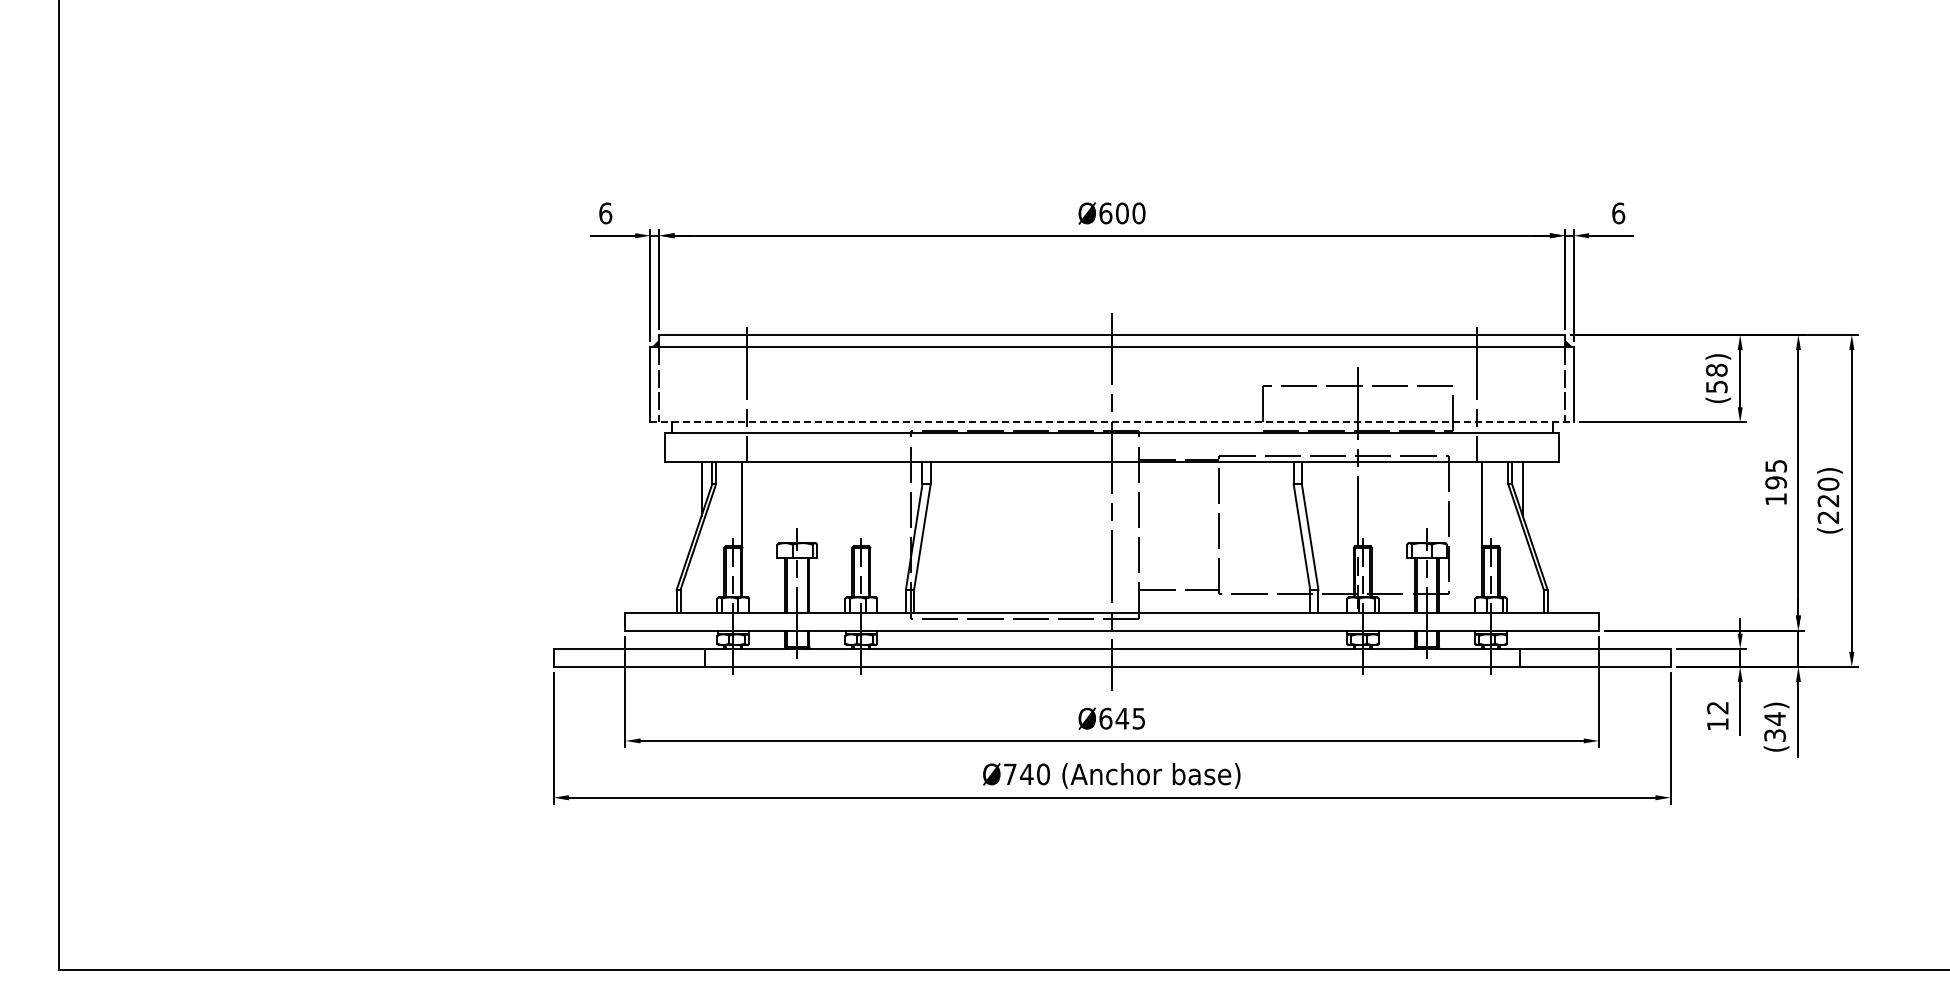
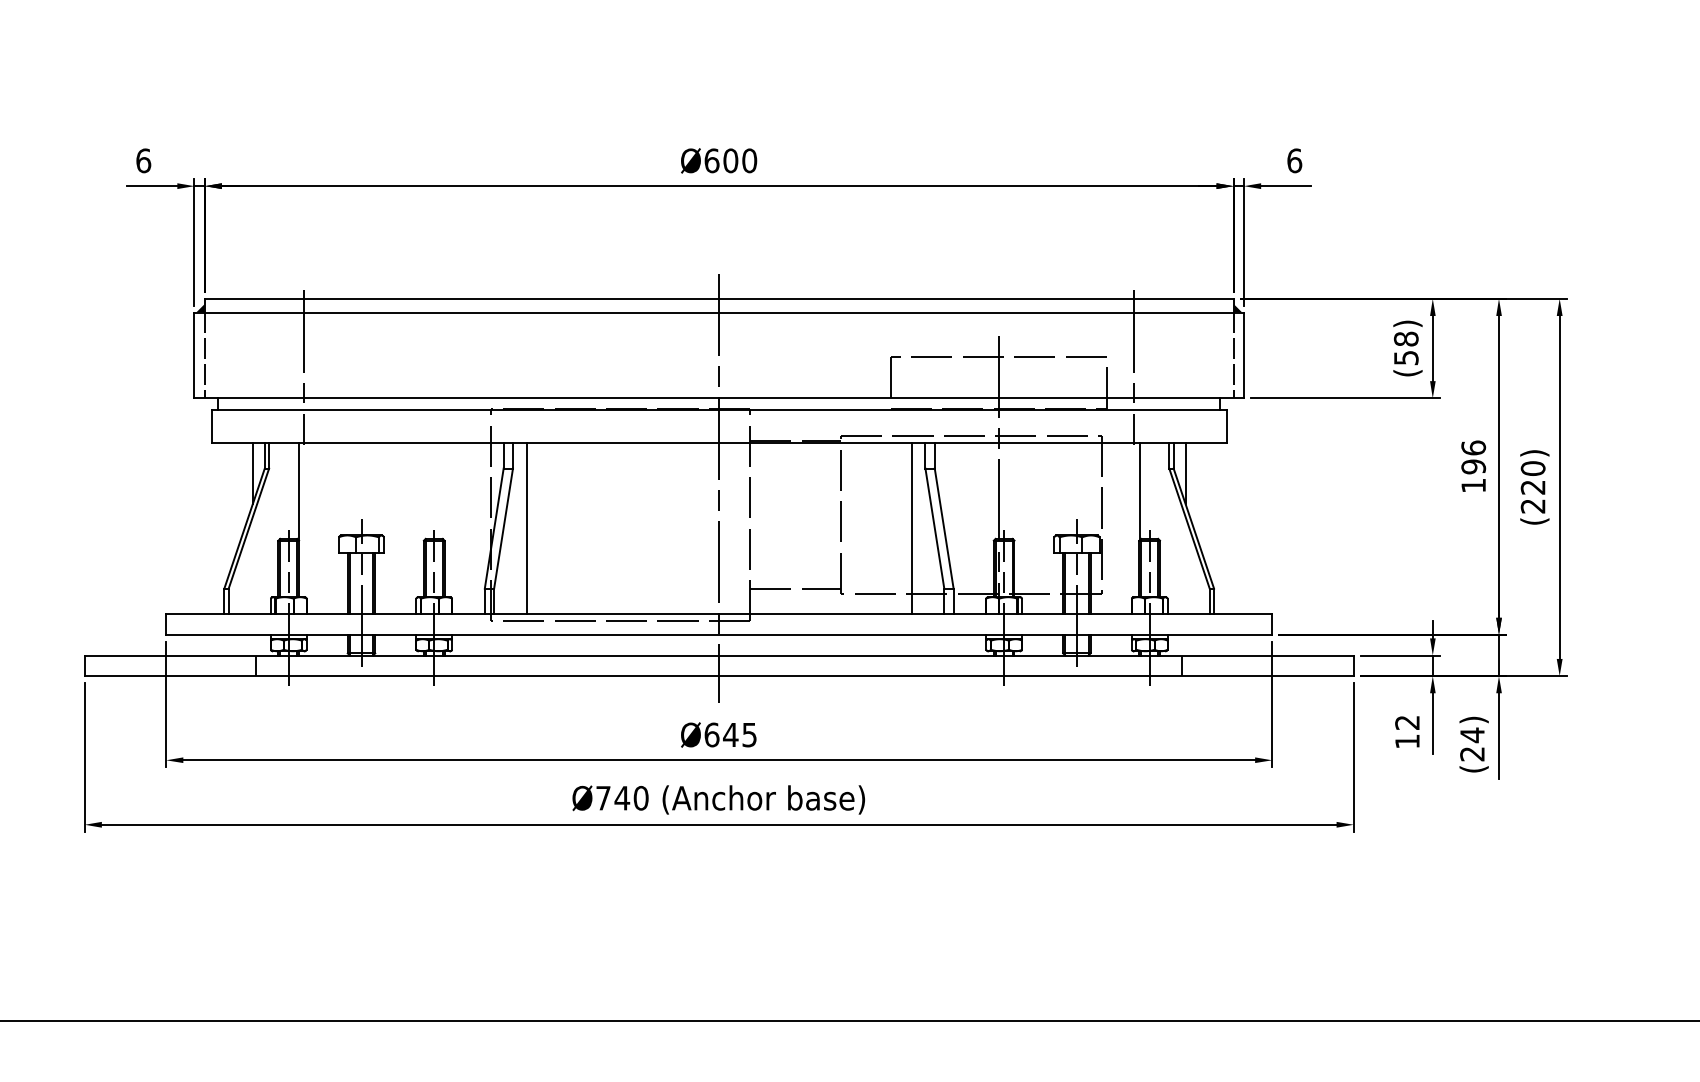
line: (1112, 422) -> (719, 398), dashed -> solid
text: (1776, 465) -> (1474, 447), 195 -> 196
line: (942, 536) -> (526, 527), added
line: (1281, 536) -> (911, 527), added
text: (1774, 735) -> (1471, 754), (34) -> (24)

